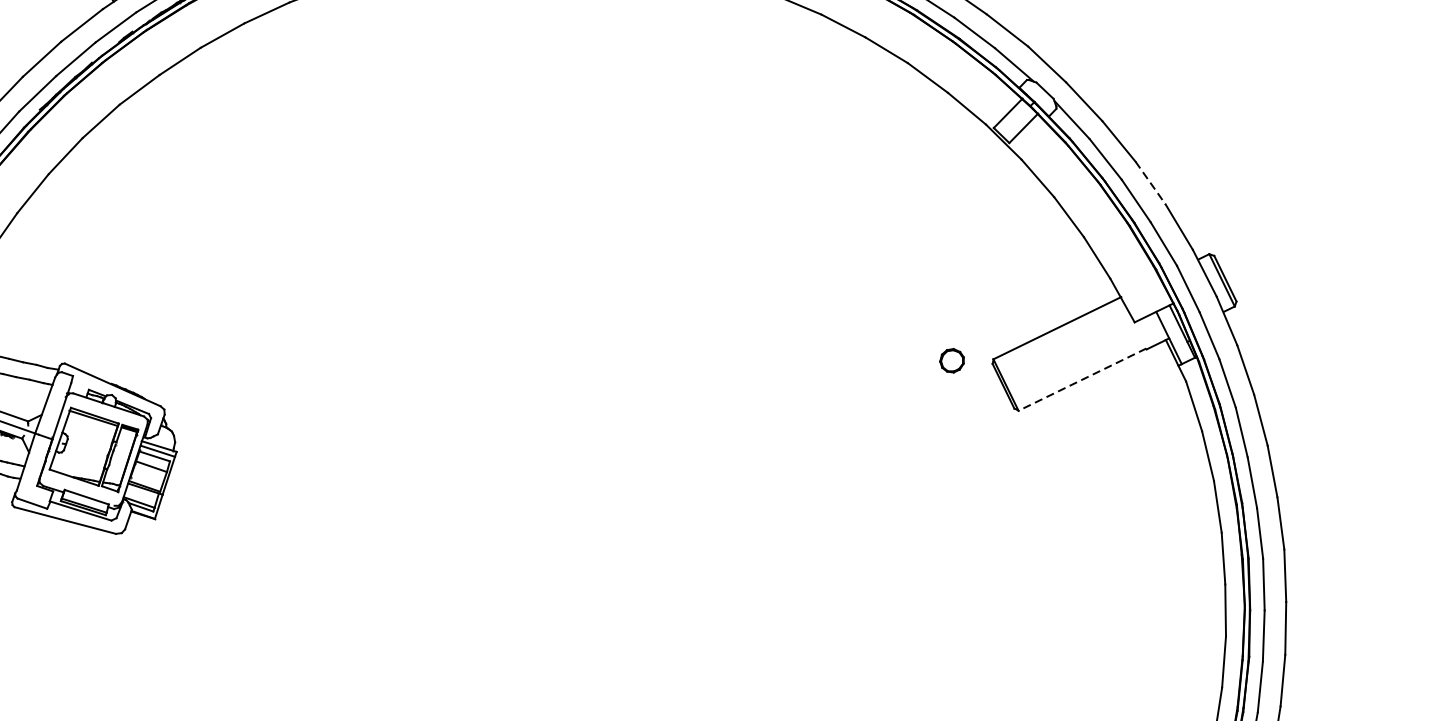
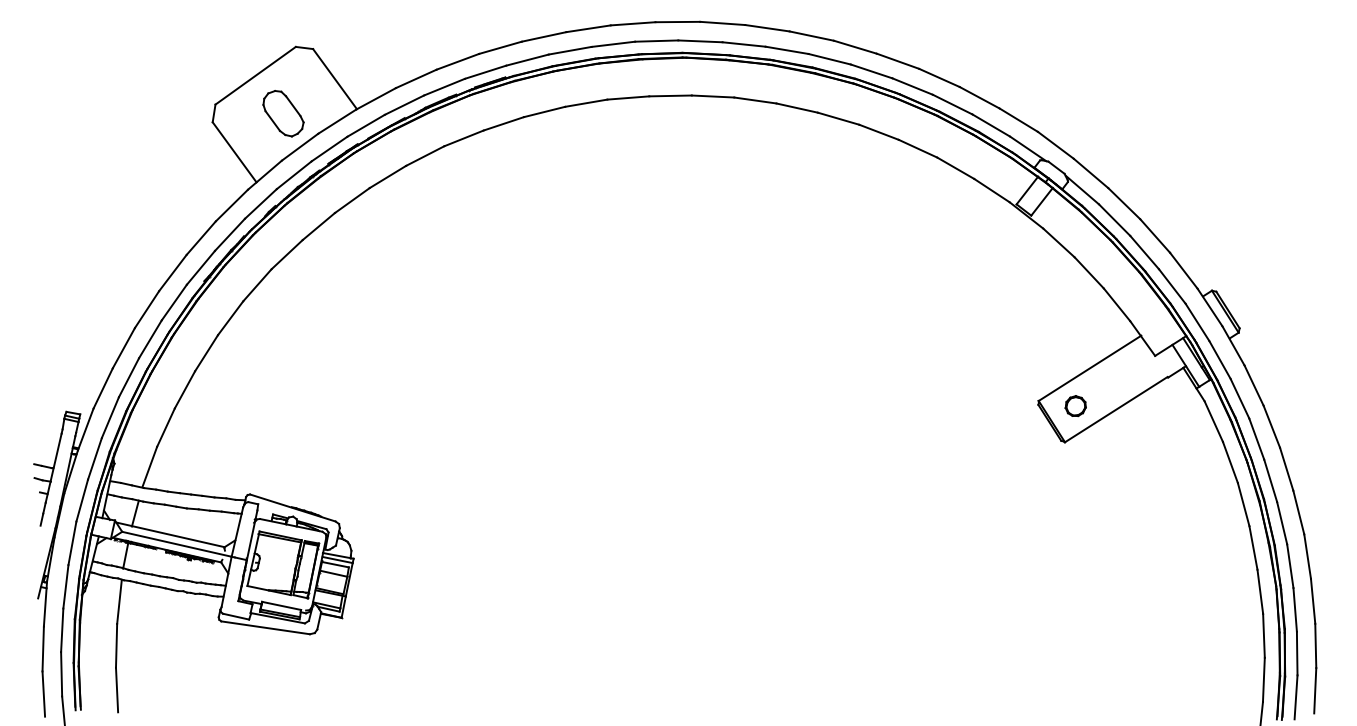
line: (1150, 183) -> (1155, 236), dashed -> solid
part: (951, 361) -> (1075, 406), moved
line: (1082, 379) -> (1116, 409), dashed -> solid

